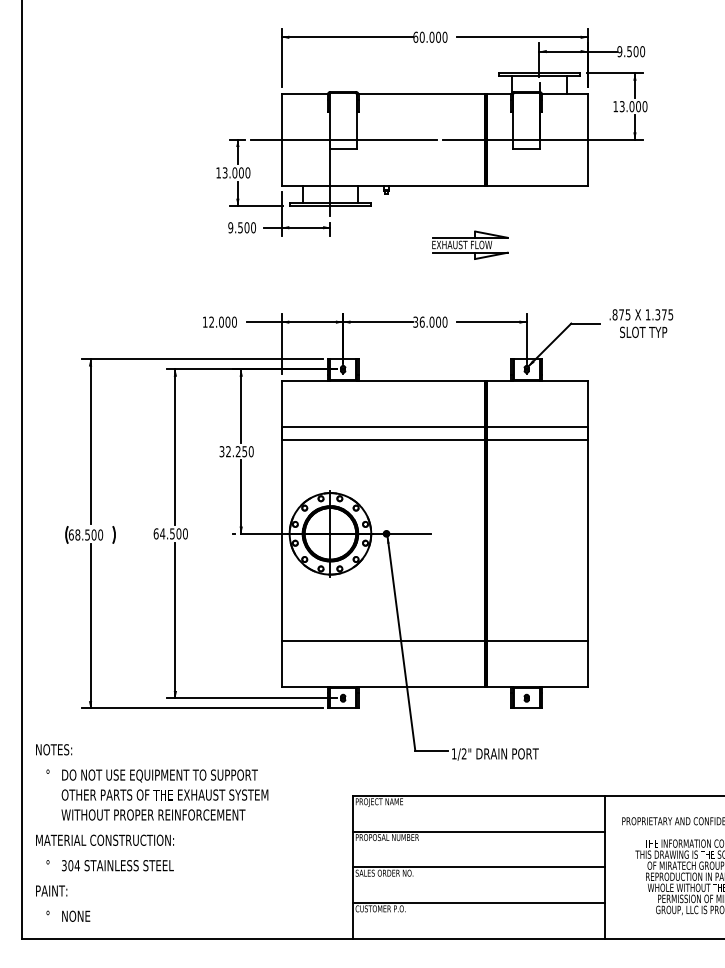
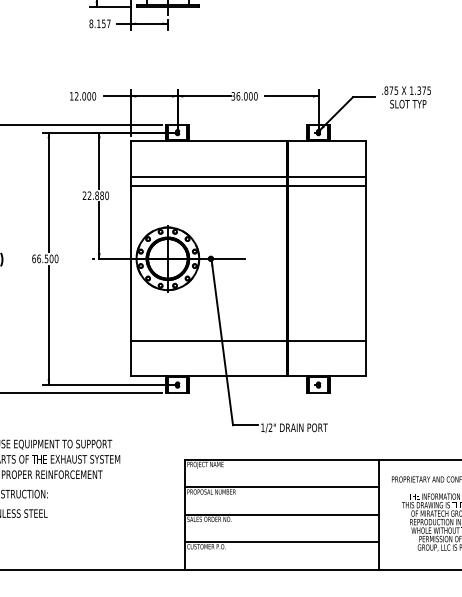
text: (242, 227) -> (100, 23), 9.500 -> 8.157
part: (470, 244) -> (275, 36), removed
text: (233, 451) -> (93, 195), 32.250 -> 22.880
text: (162, 533) -> (38, 258), 64.500 -> 66.500

